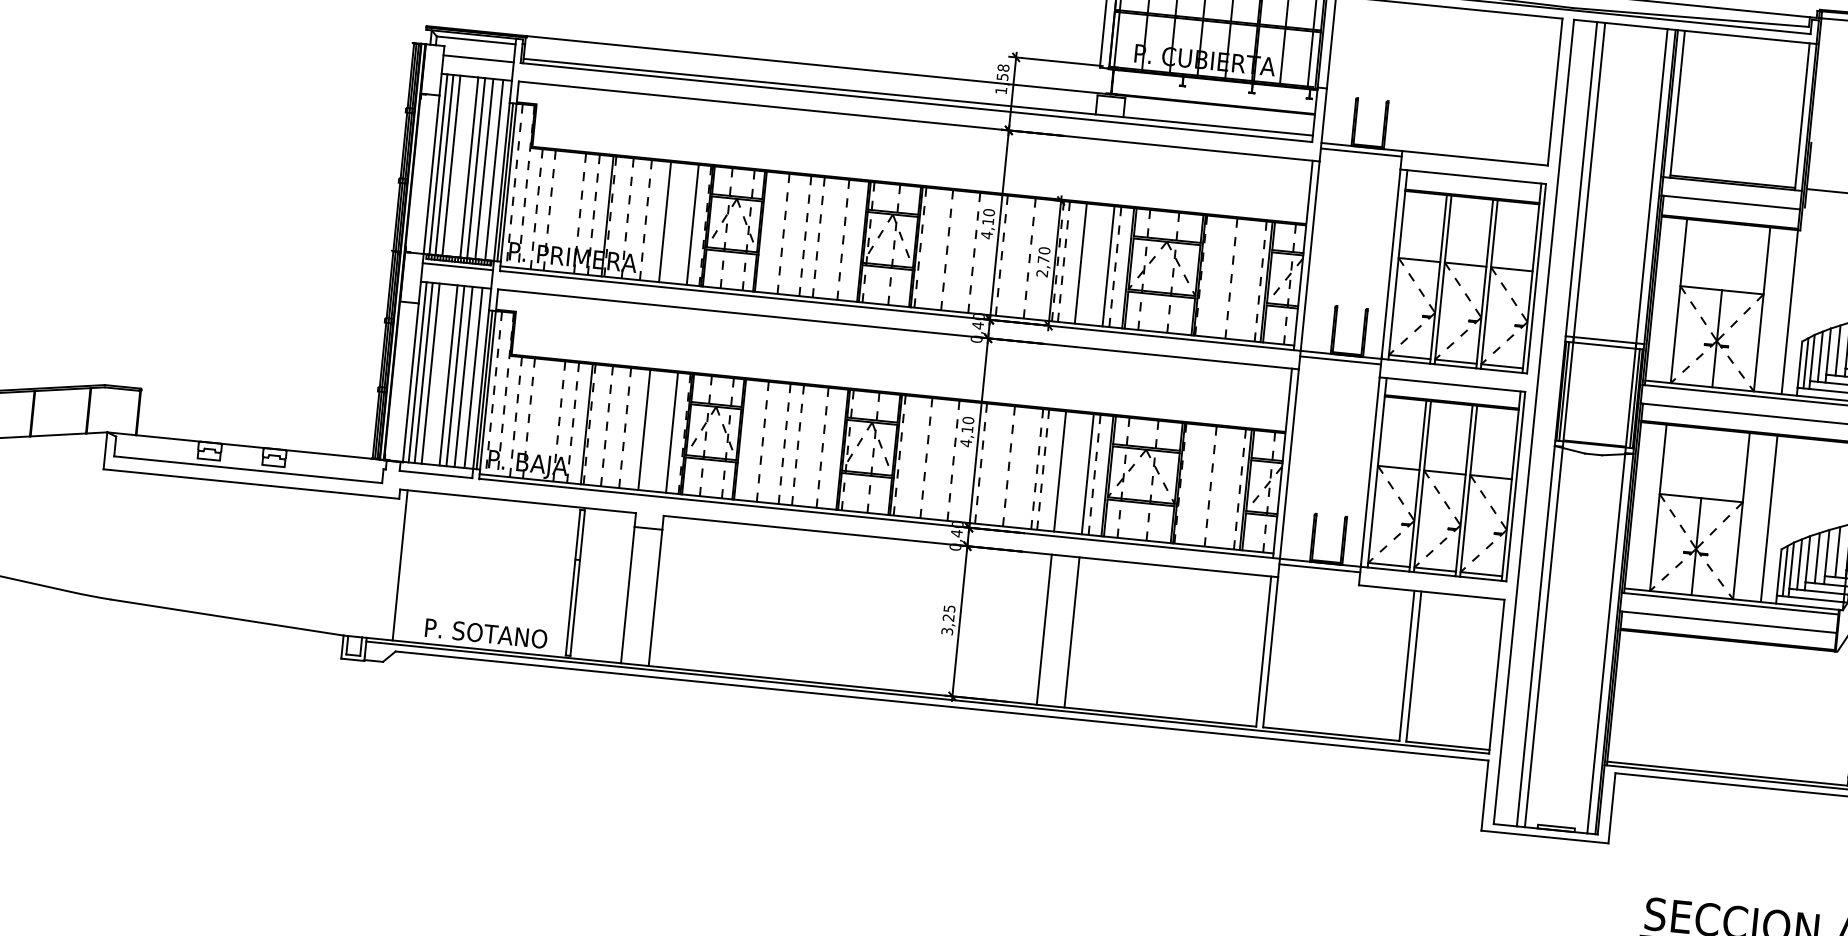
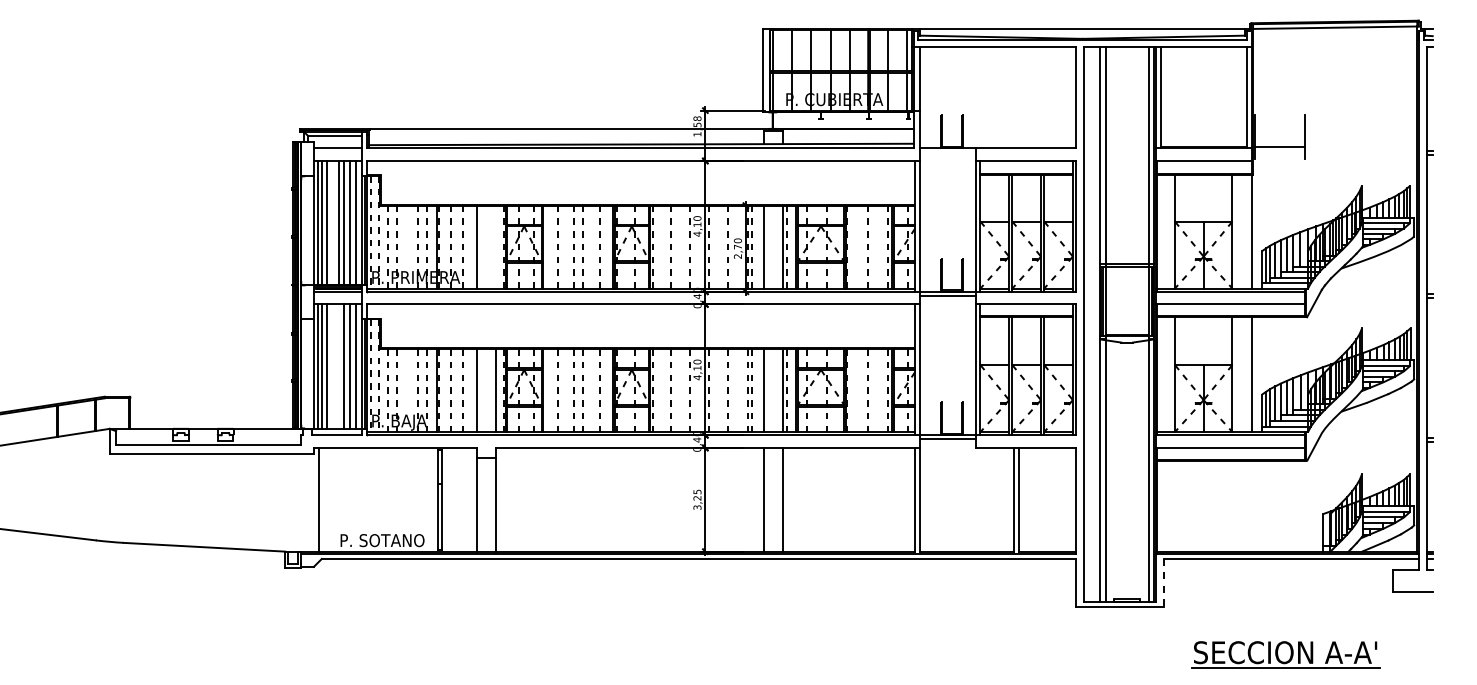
line: (1360, 153) -> (947, 152), removed
line: (692, 223) -> (495, 246), removed
line: (449, 375) -> (339, 366), removed
line: (1611, 808) -> (1163, 583), solid -> dashed

